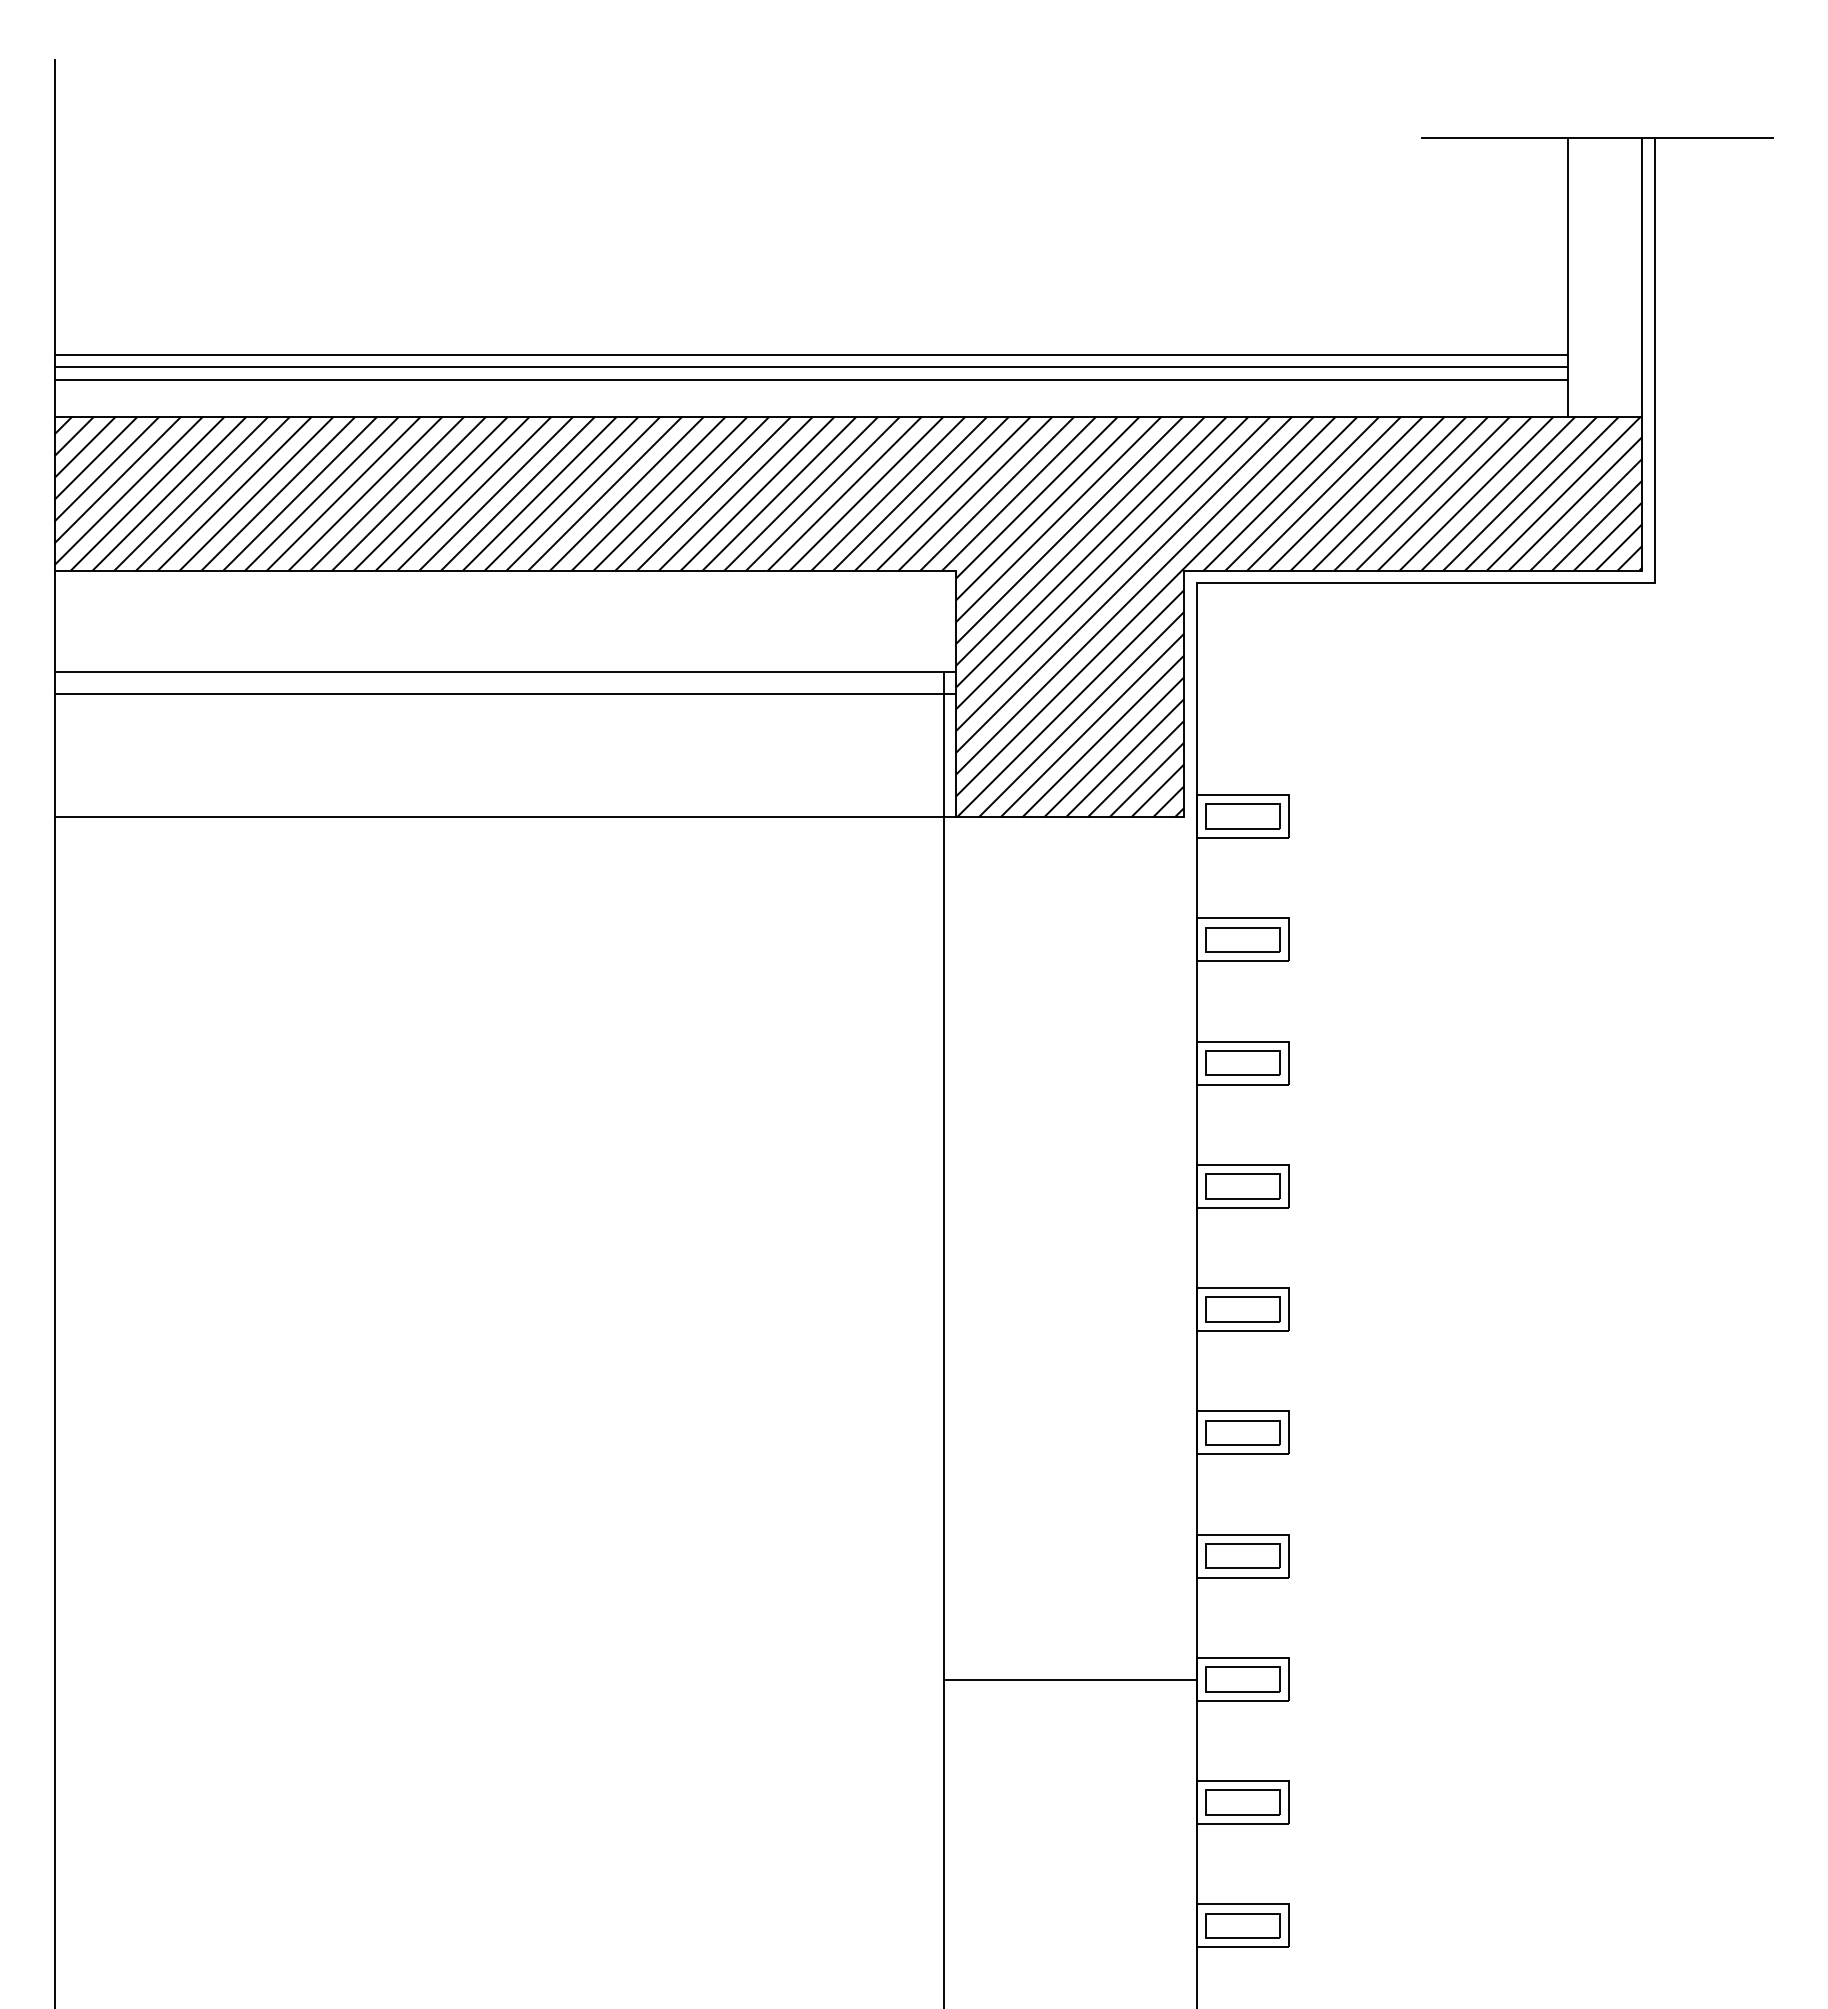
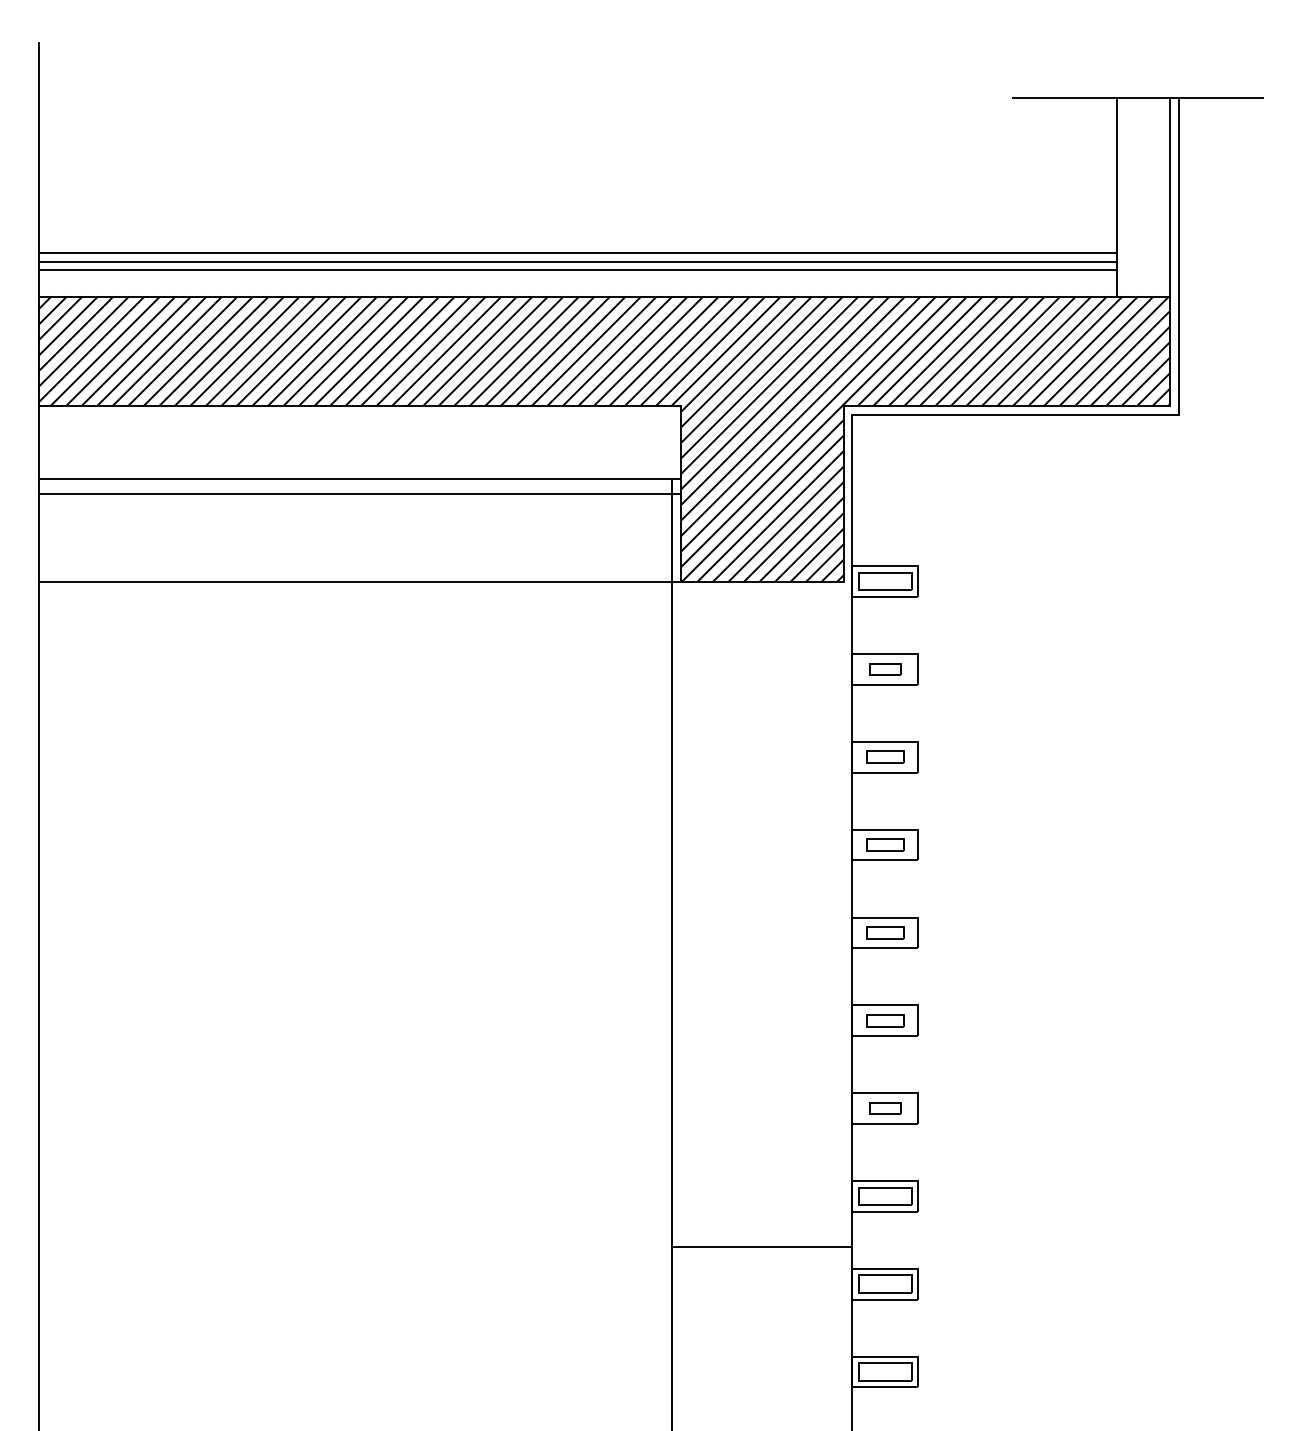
part: (1242, 939) -> (885, 669), size x0.6
part: (1242, 1062) -> (885, 756), size x0.7
part: (1242, 1186) -> (885, 845), size x0.7
part: (1242, 1309) -> (885, 932), size x0.7
part: (1242, 1432) -> (885, 1020), size x0.7
part: (1242, 1555) -> (885, 1108), size x0.6
line: (1070, 1679) -> (762, 1246), moved

